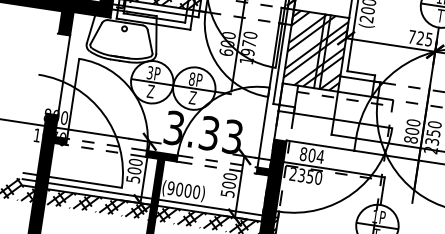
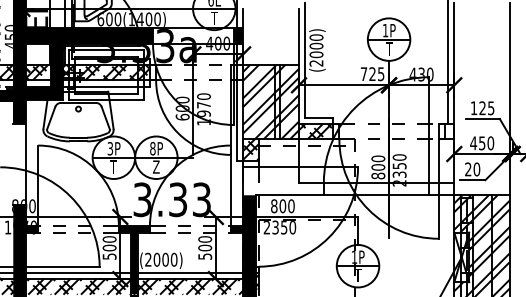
hatch: (355, 86) -> (315, 131), added
text: (150, 90) -> (113, 166), Z -> T
hatch: (288, 94) -> (250, 149), added
text: (319, 156) -> (290, 206), 804 -> 800
text: (171, 188) -> (148, 259), (9000) -> (2000)

